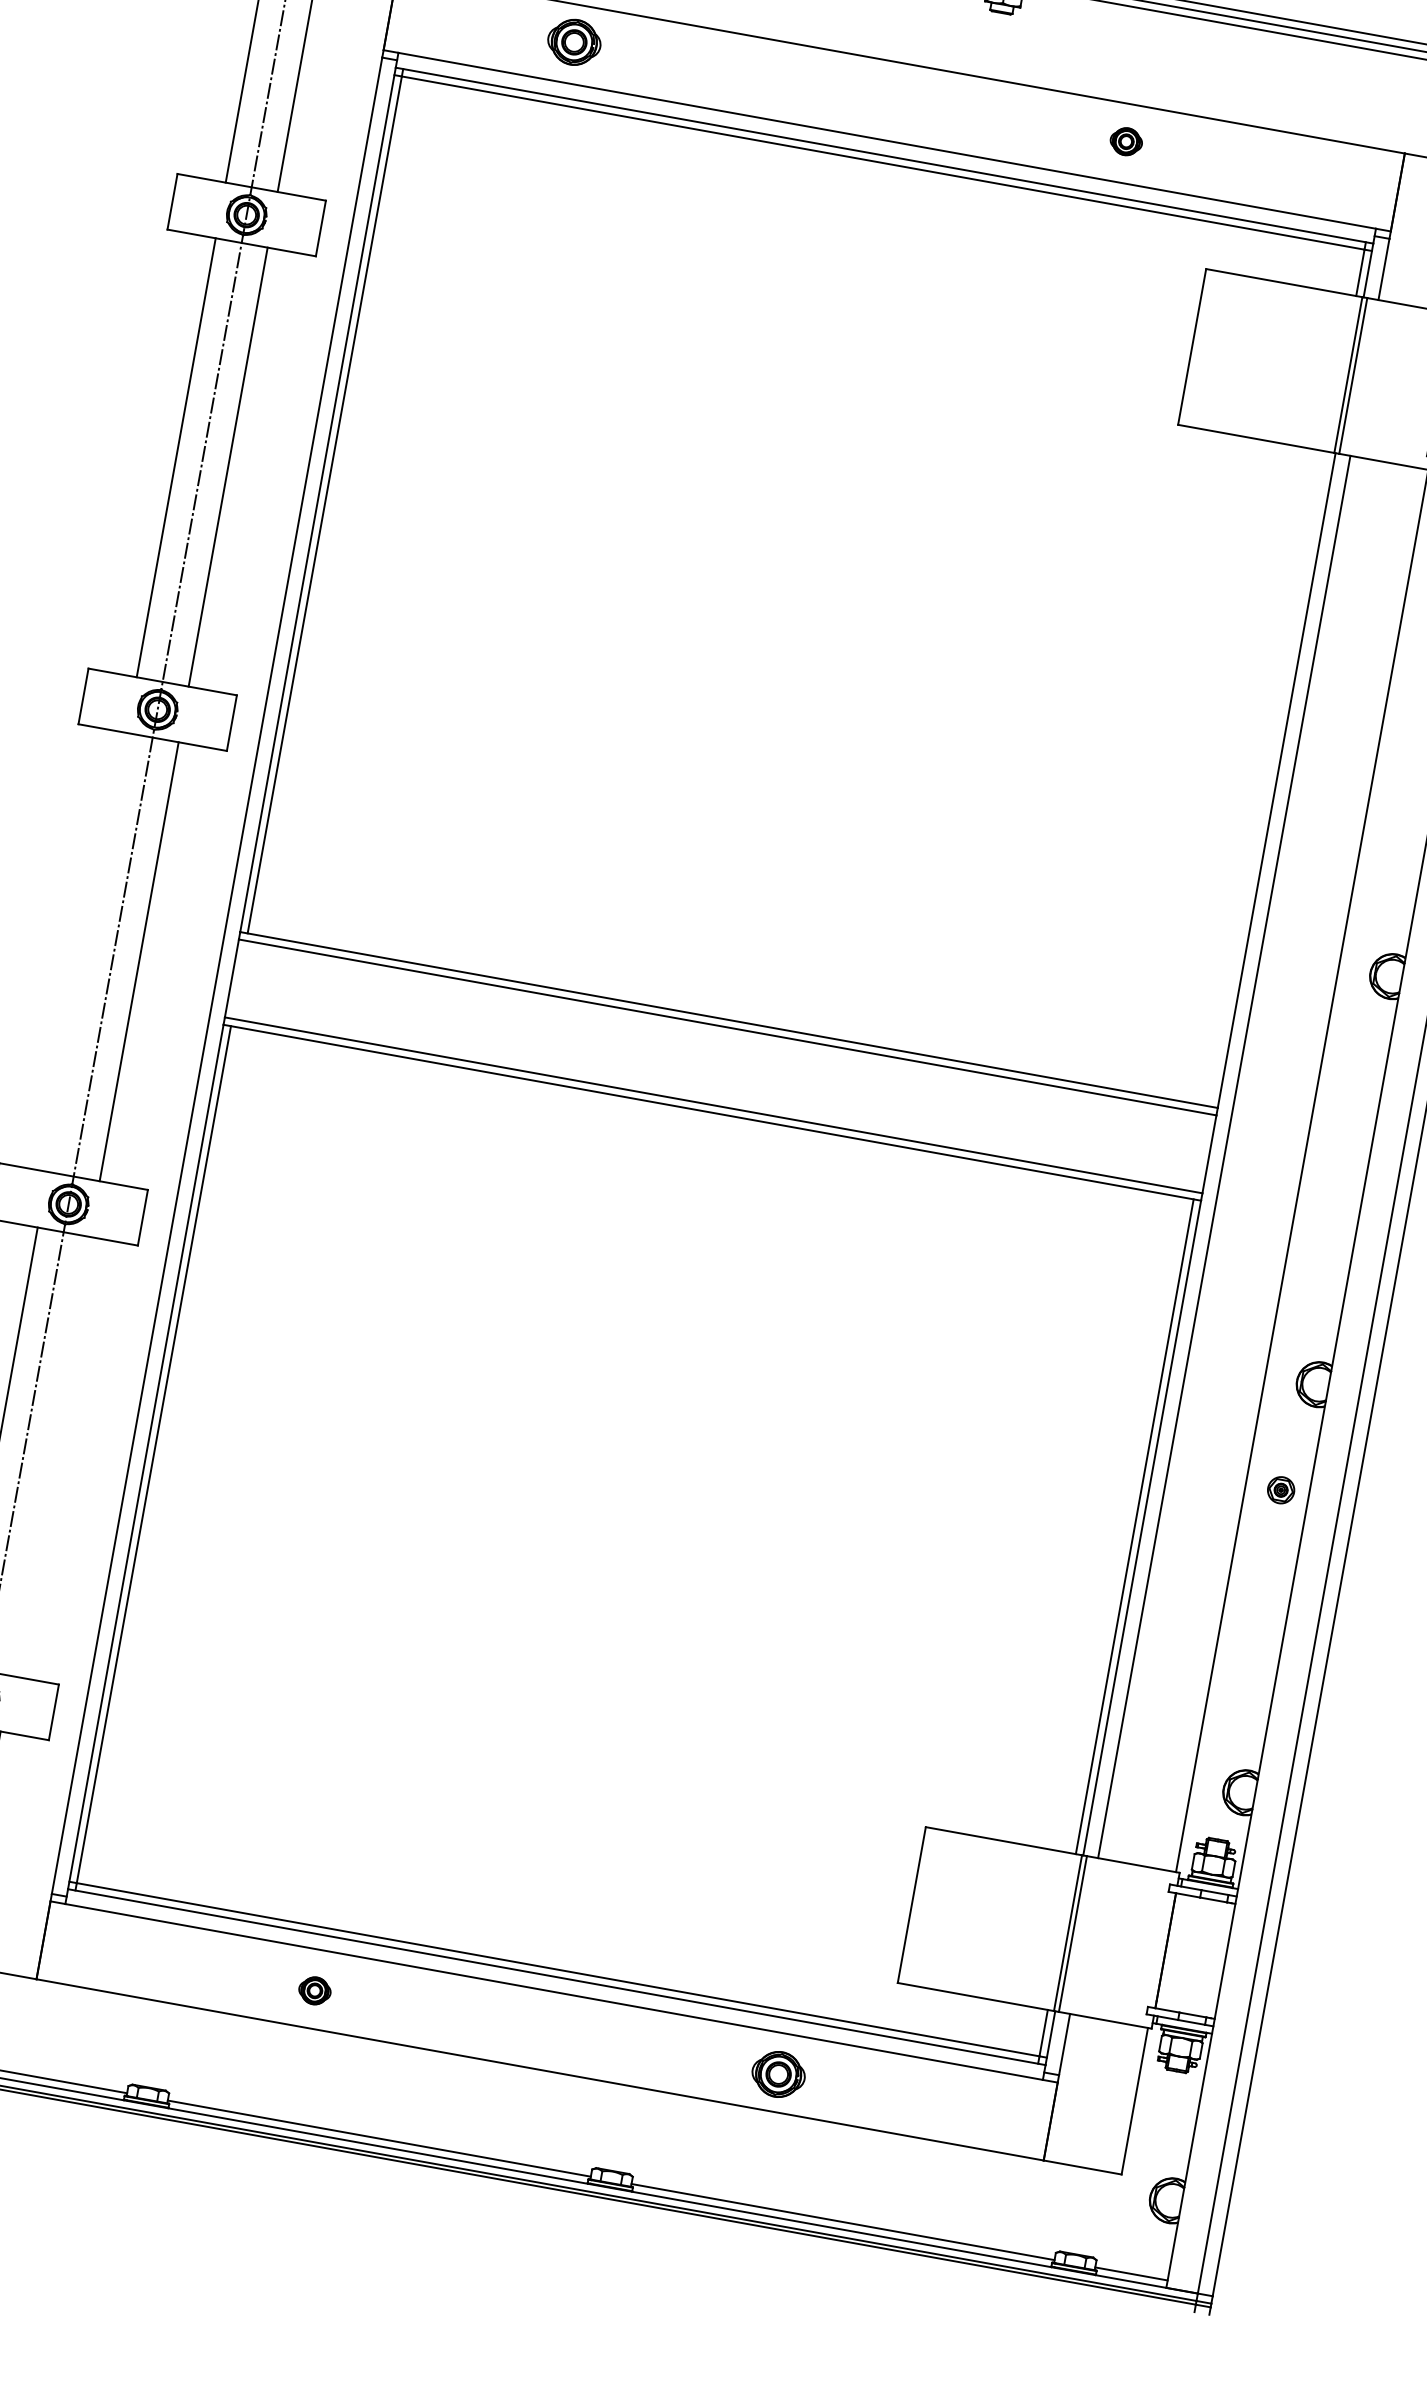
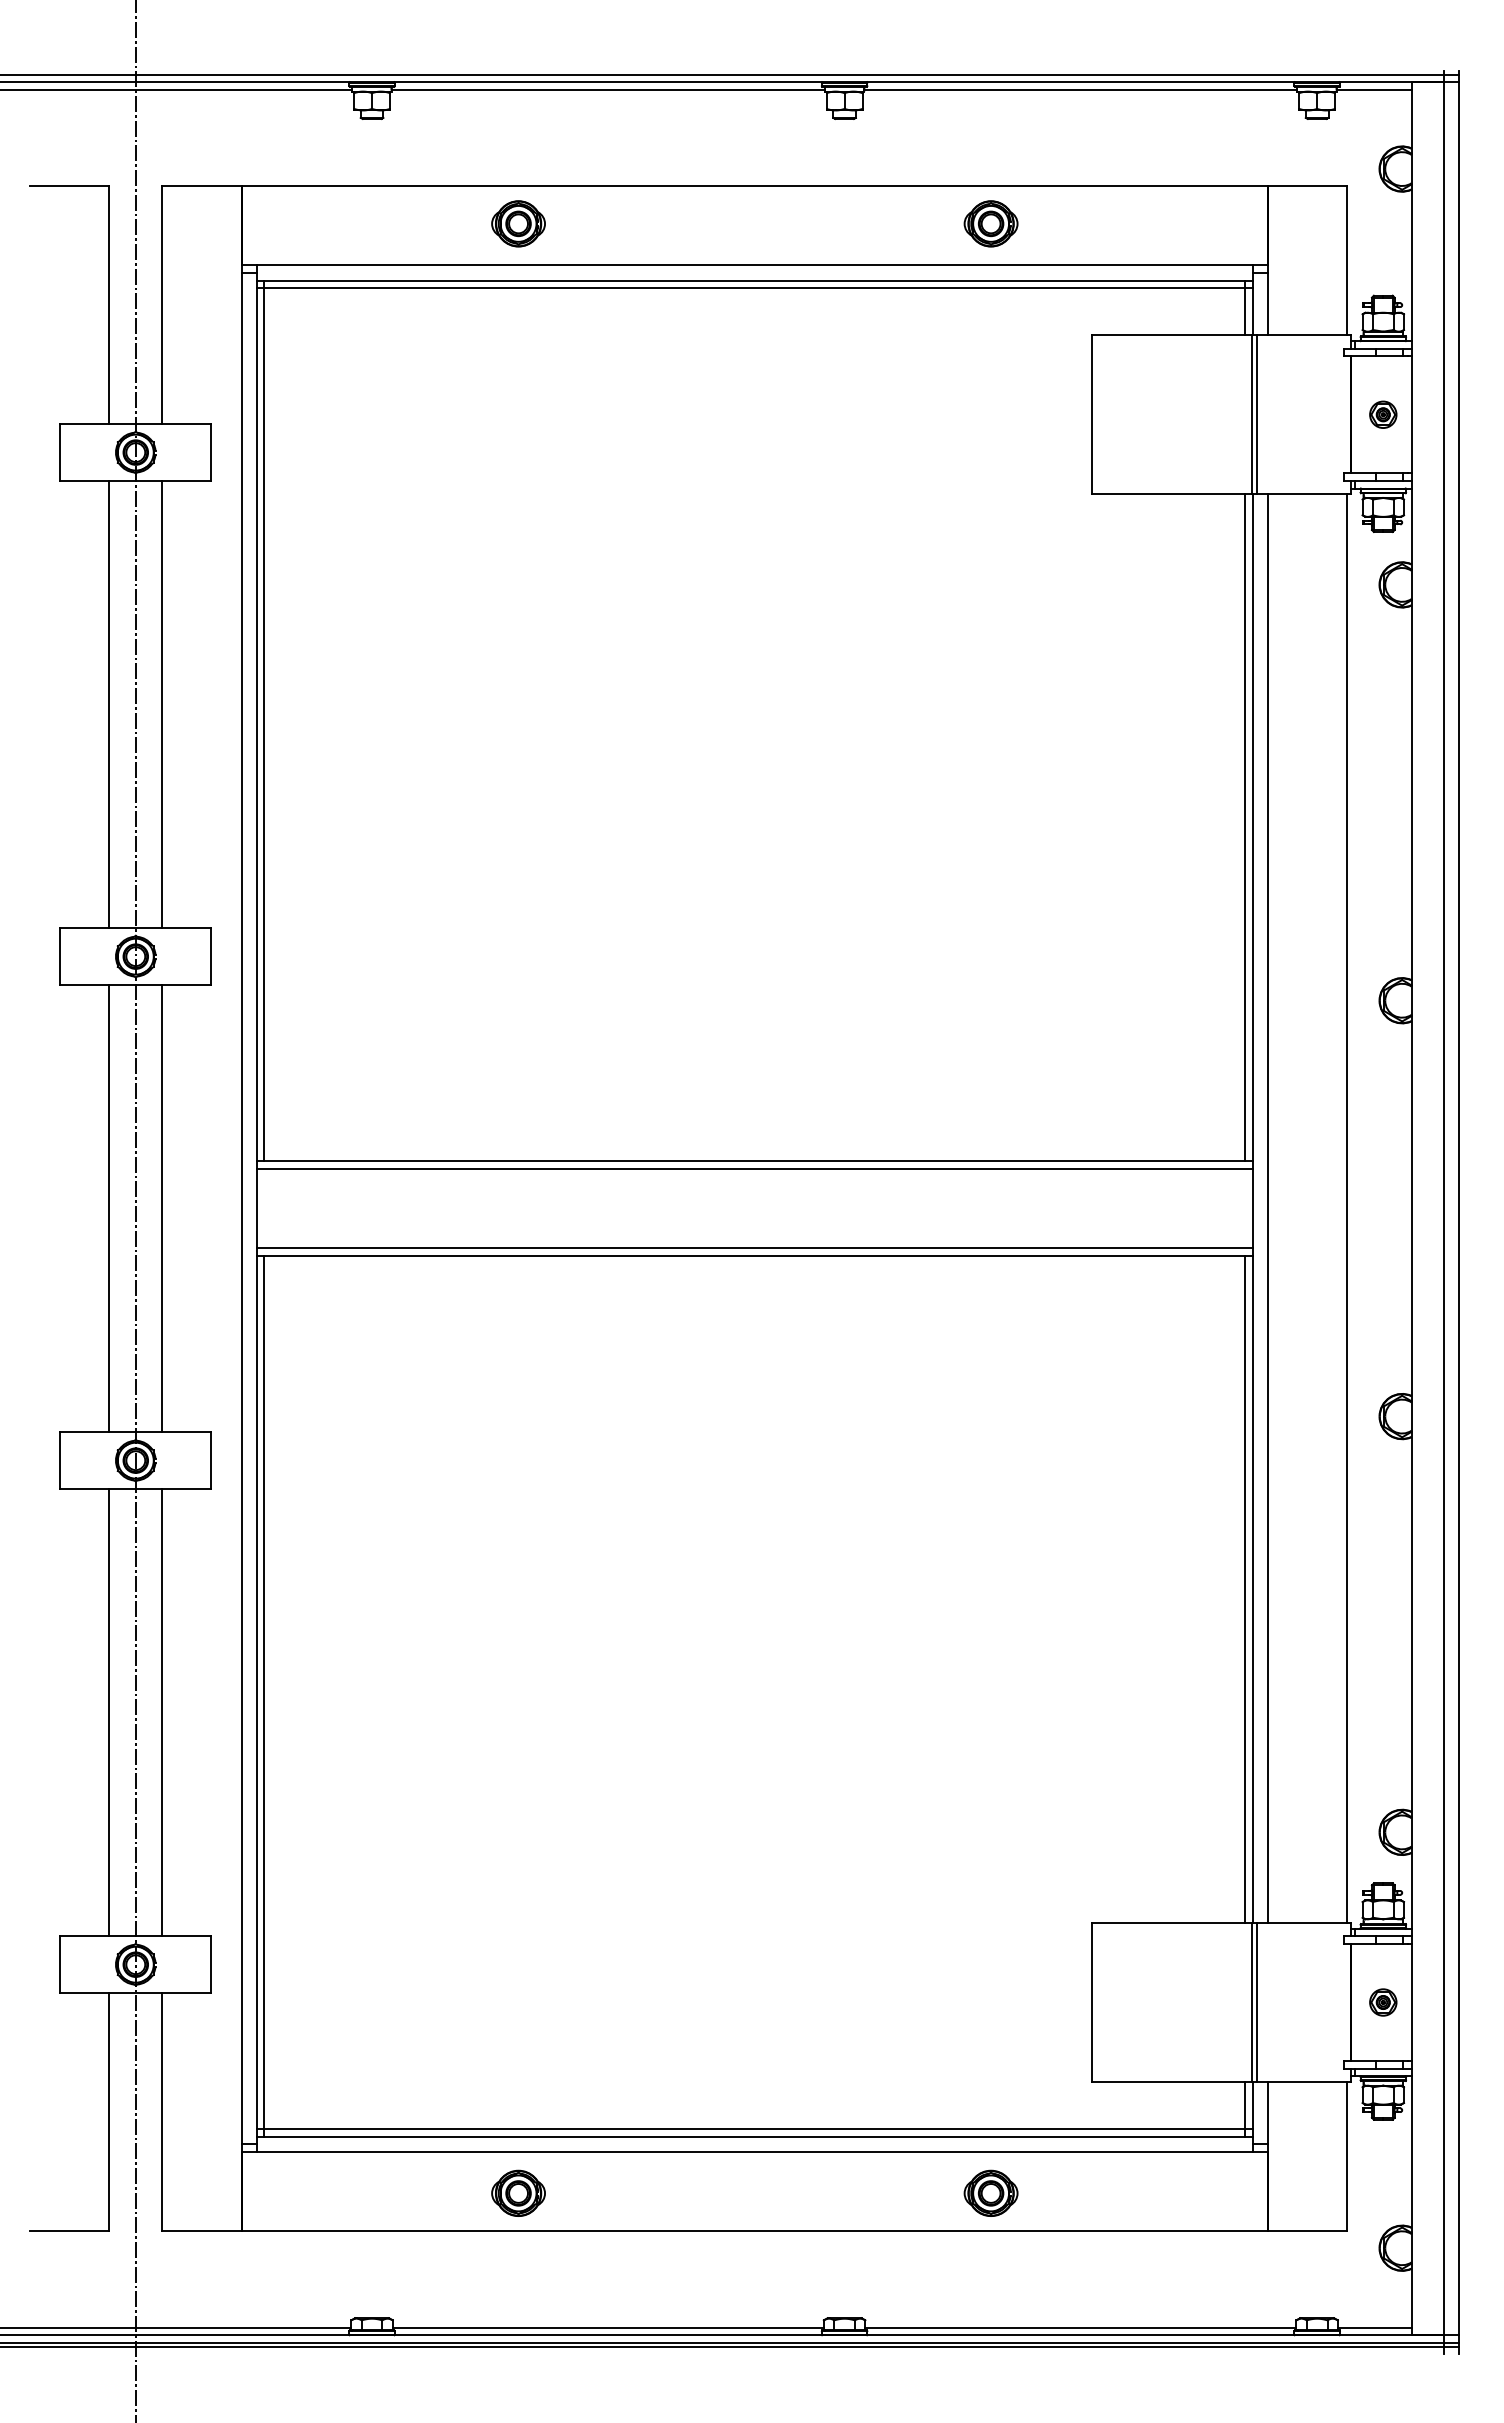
part: (574, 41) -> (518, 223), moved
part: (1125, 141) -> (990, 223), size x1.67
line: (1269, 778) -> (1245, 827), added
line: (87, 952) -> (109, 1208), added
line: (50, 1456) -> (162, 1712), added
part: (1281, 1490) -> (1383, 2002), moved
part: (315, 1990) -> (518, 2192), size x1.67

